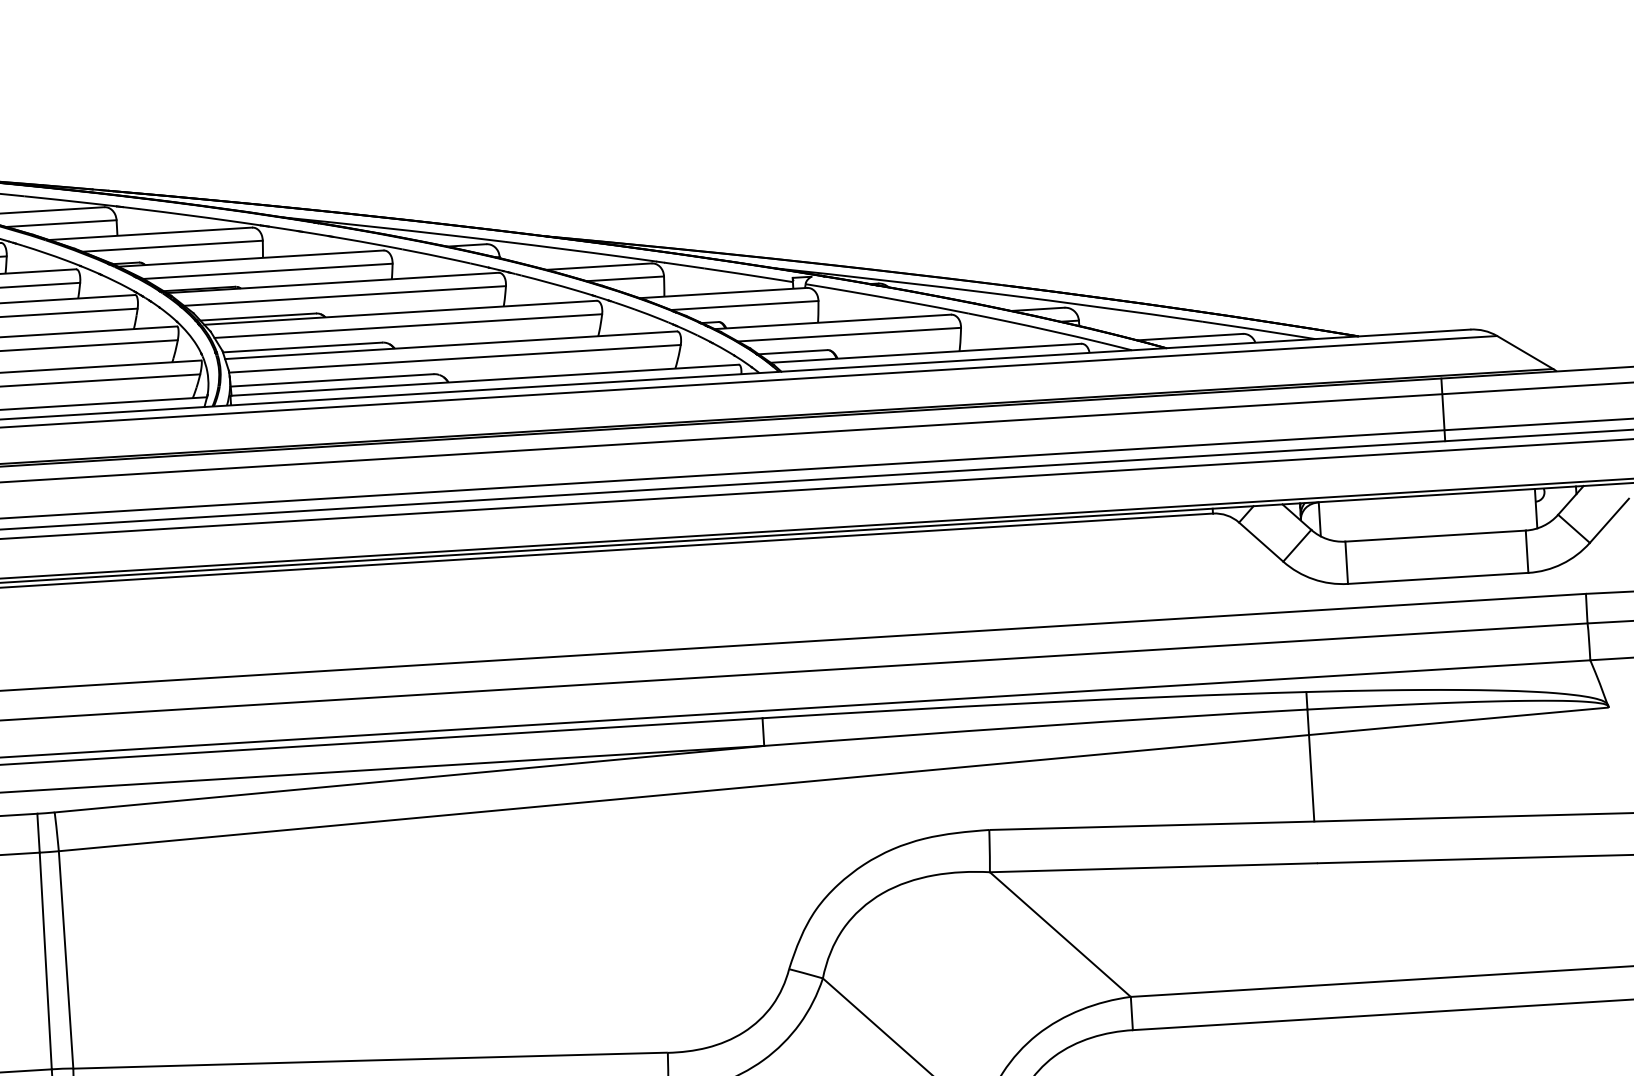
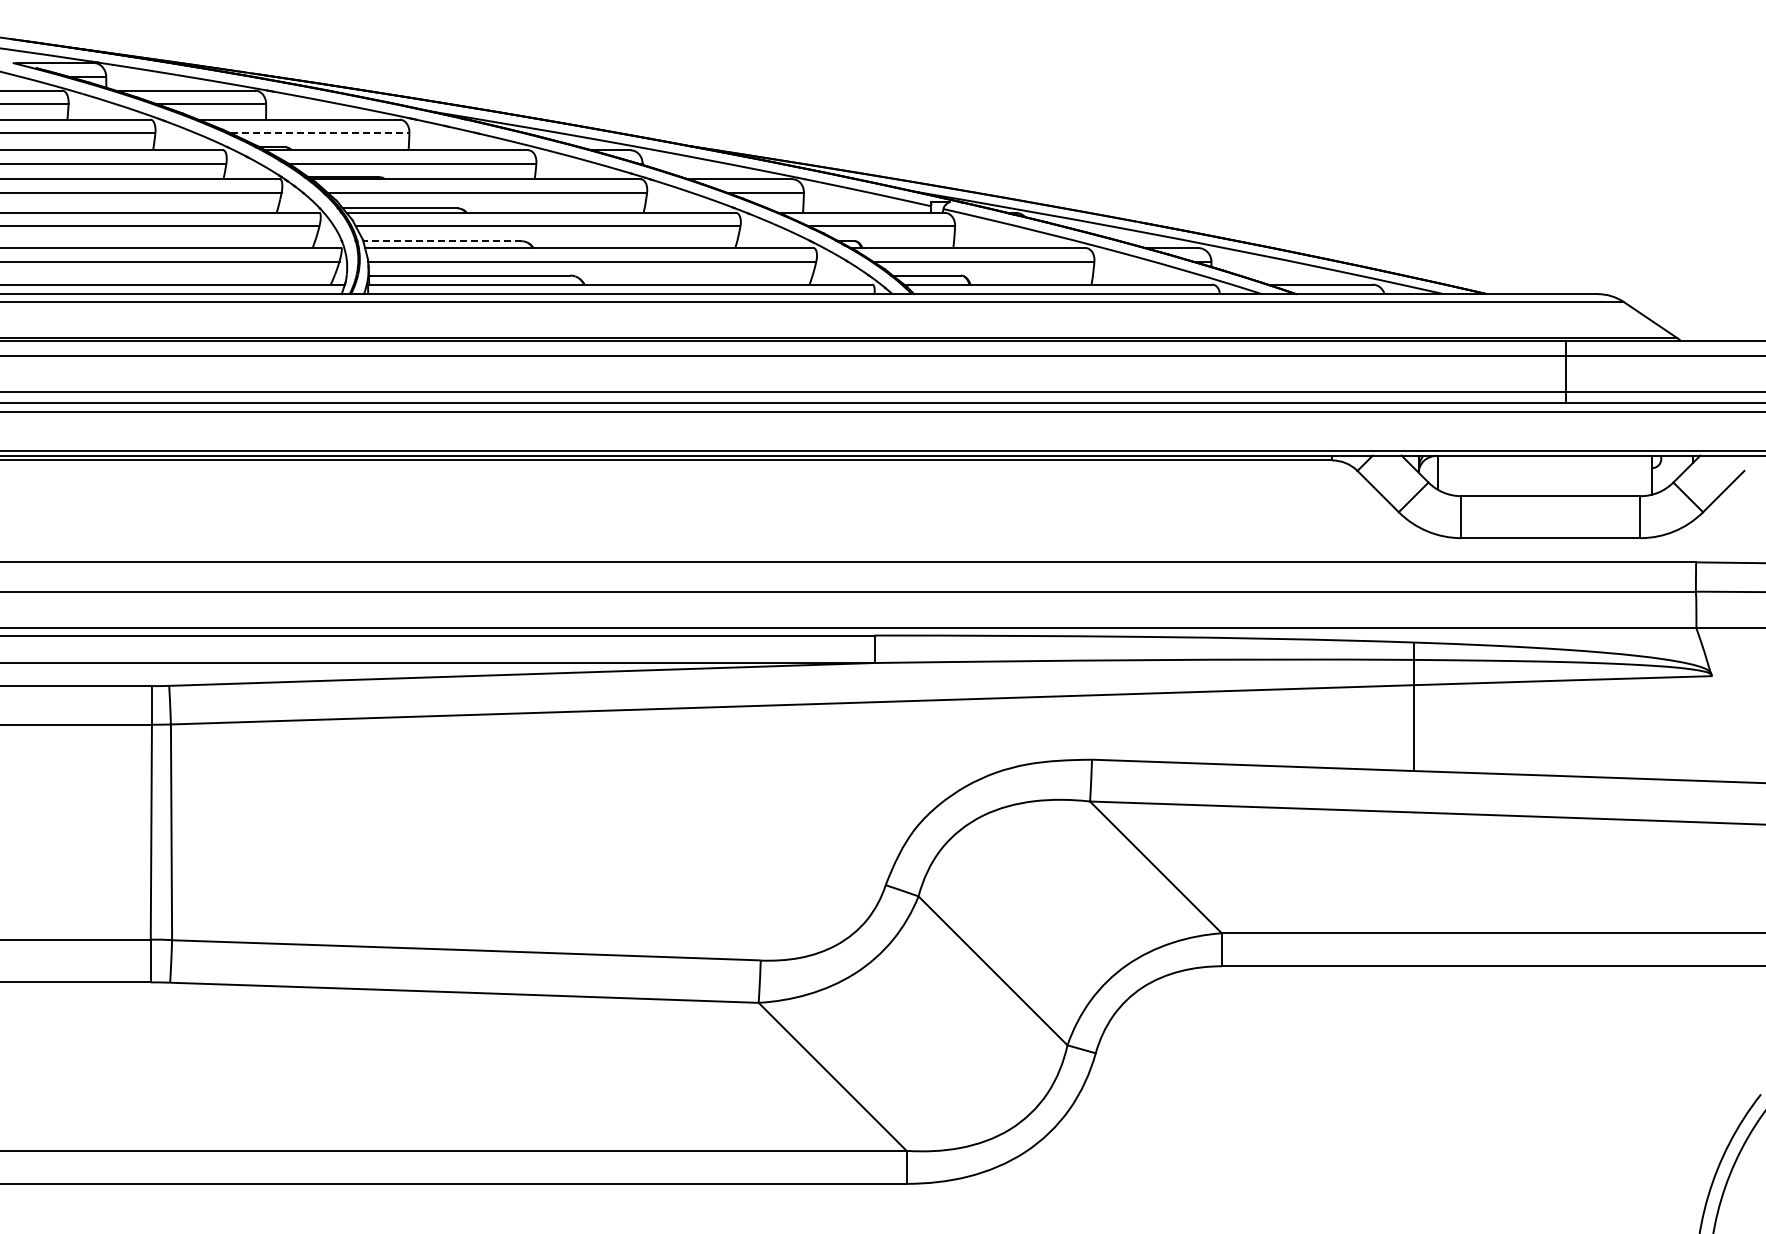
line: (173, 246) -> (320, 133), solid -> dashed
line: (301, 347) -> (441, 241), solid -> dashed

